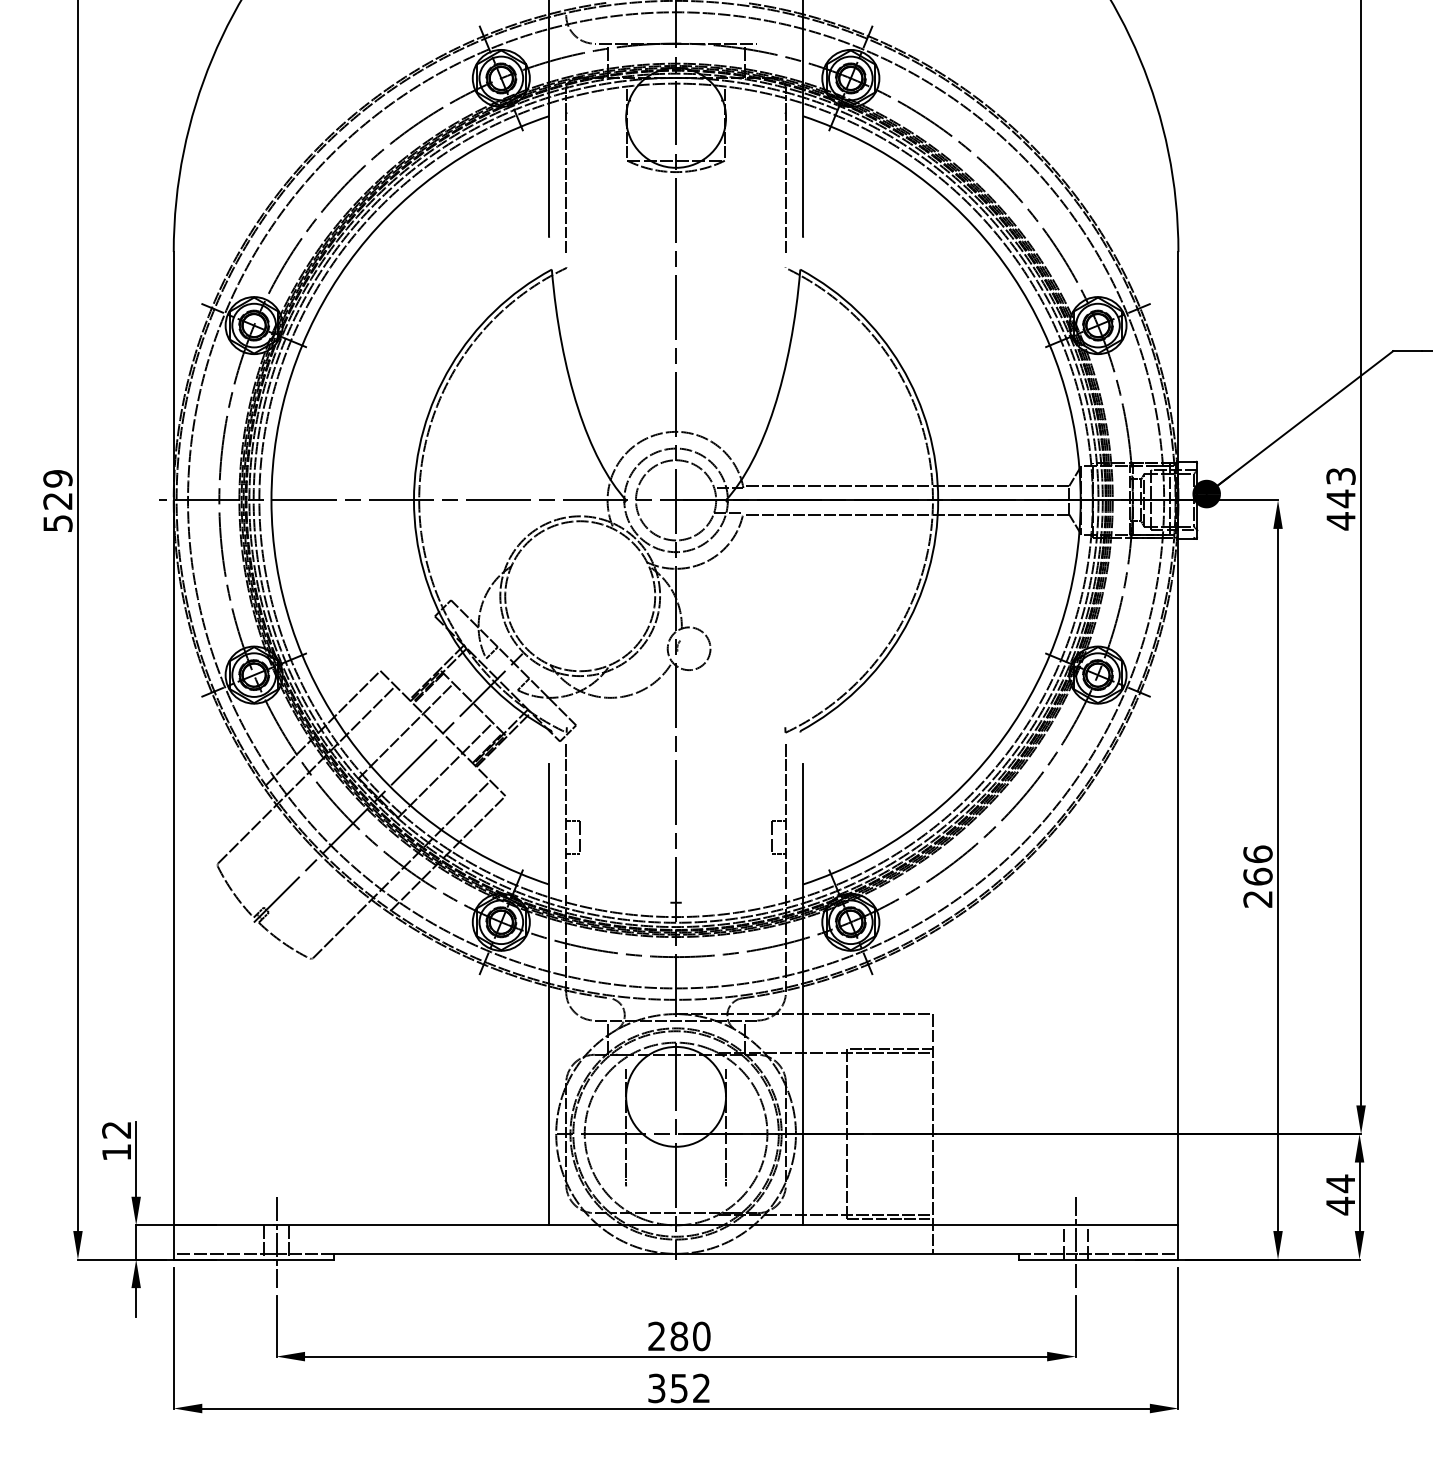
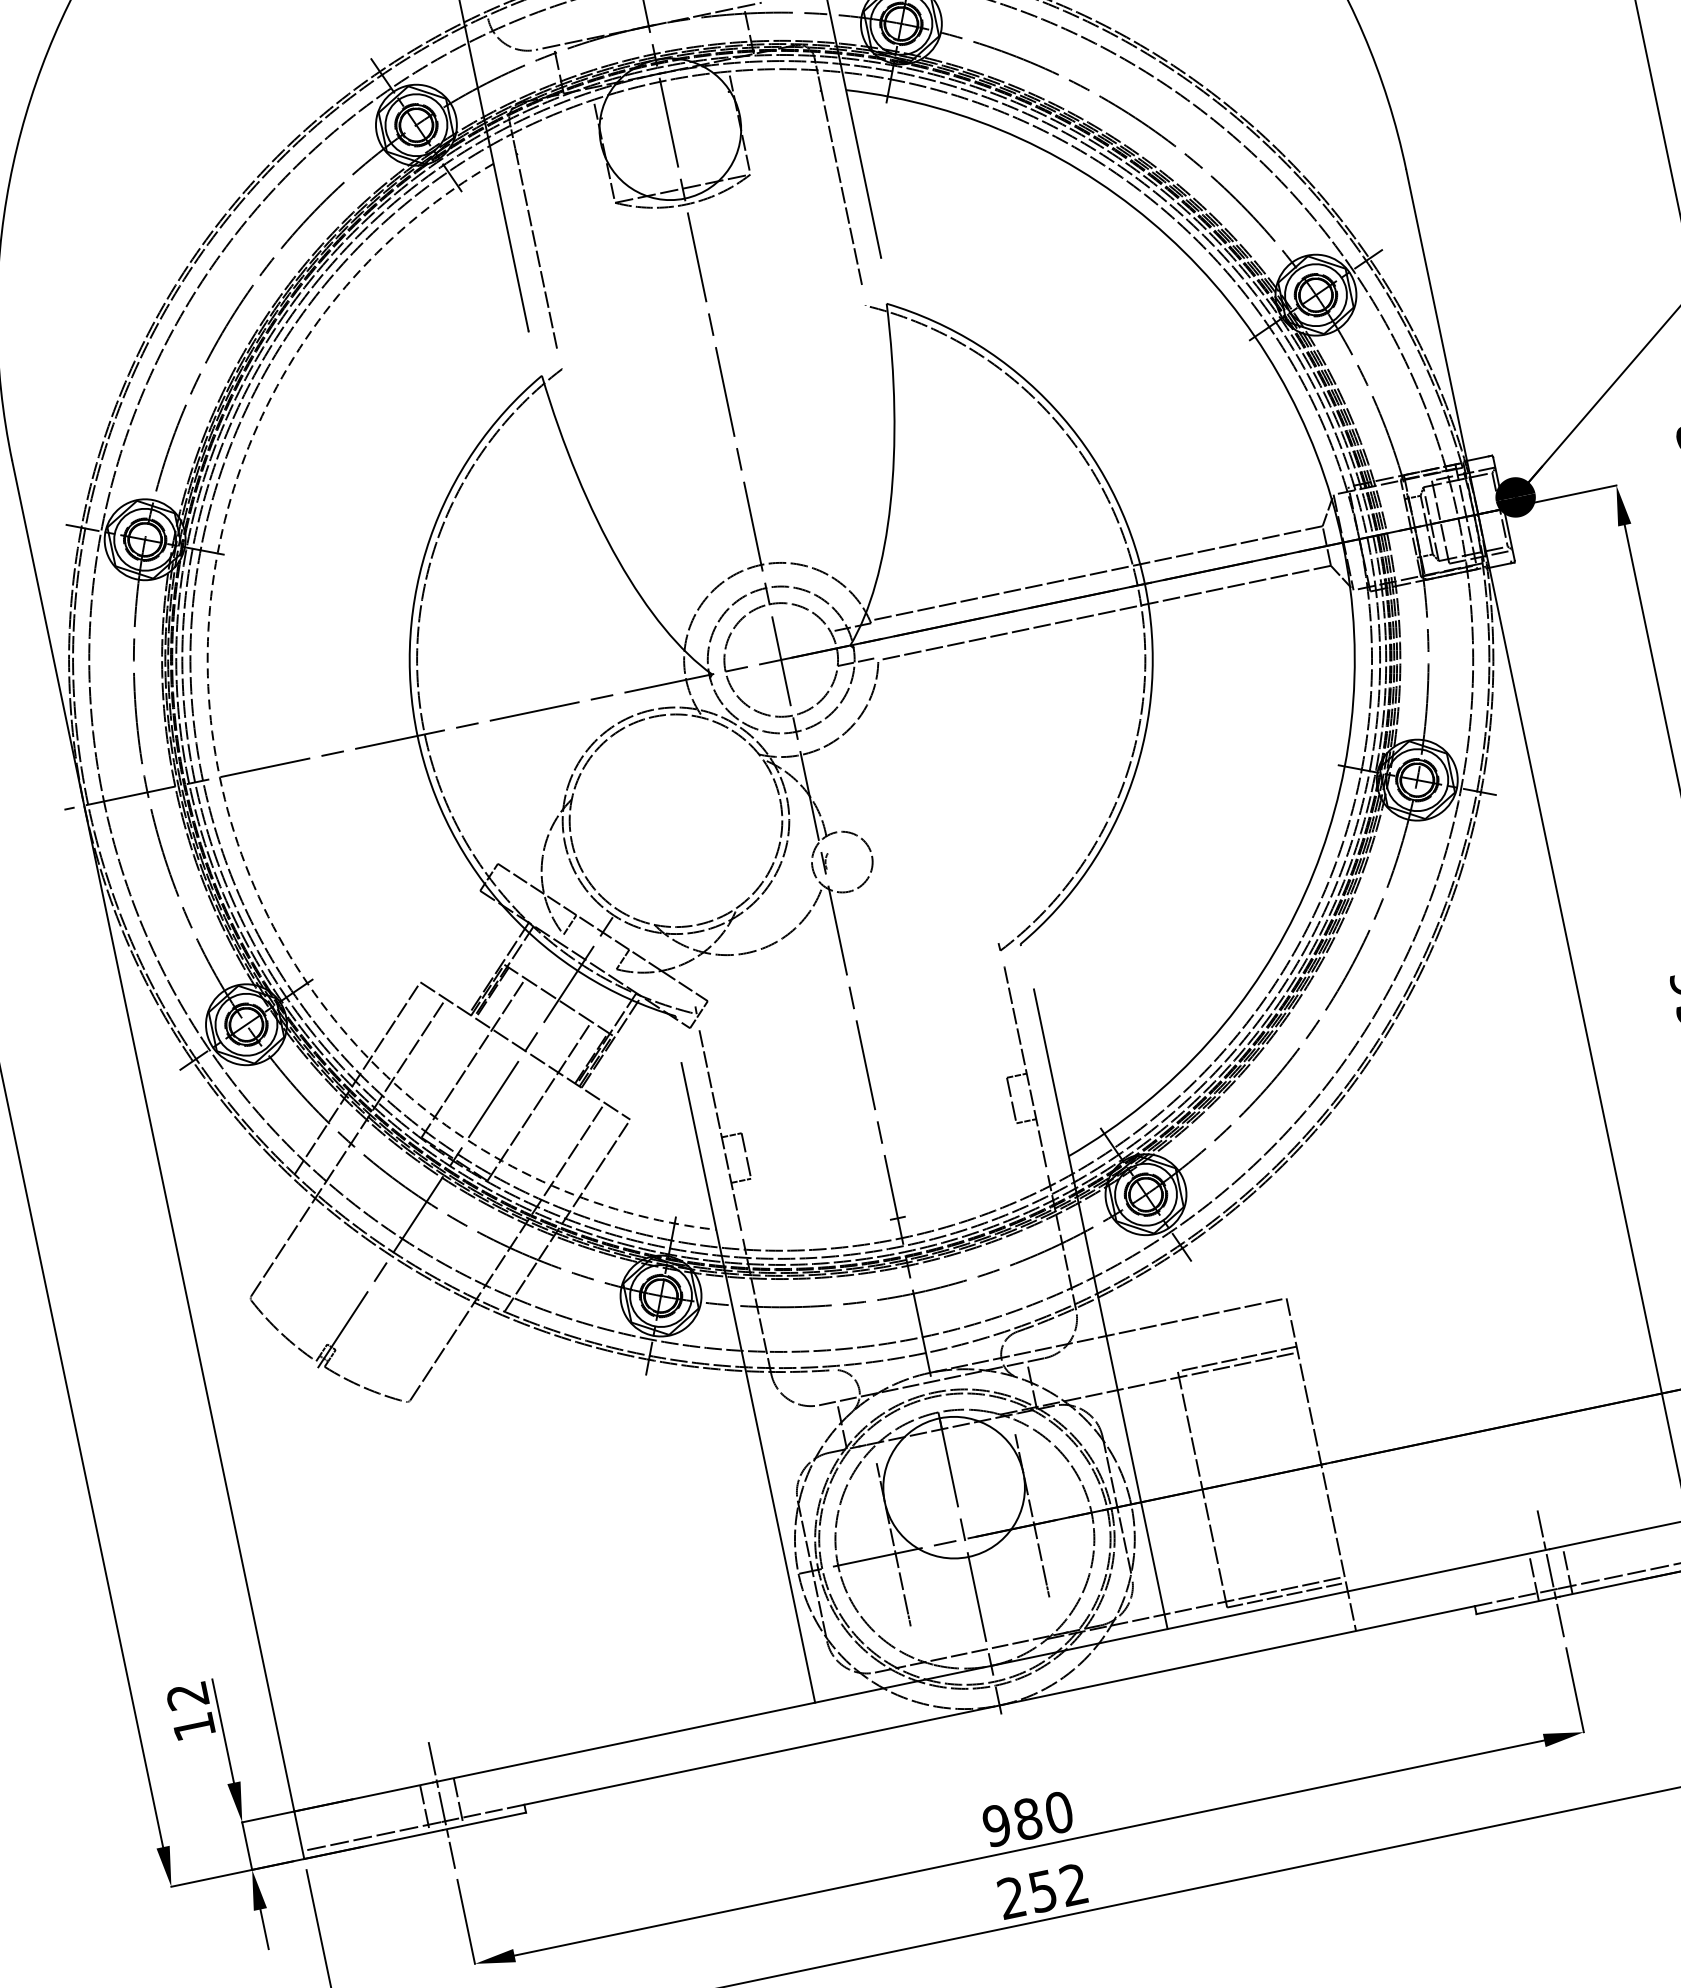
arc: (271, 500) -> (219, 777), solid -> dashed
text: (656, 1336) -> (996, 1825), 280 -> 980
text: (656, 1388) -> (1011, 1897), 352 -> 252

